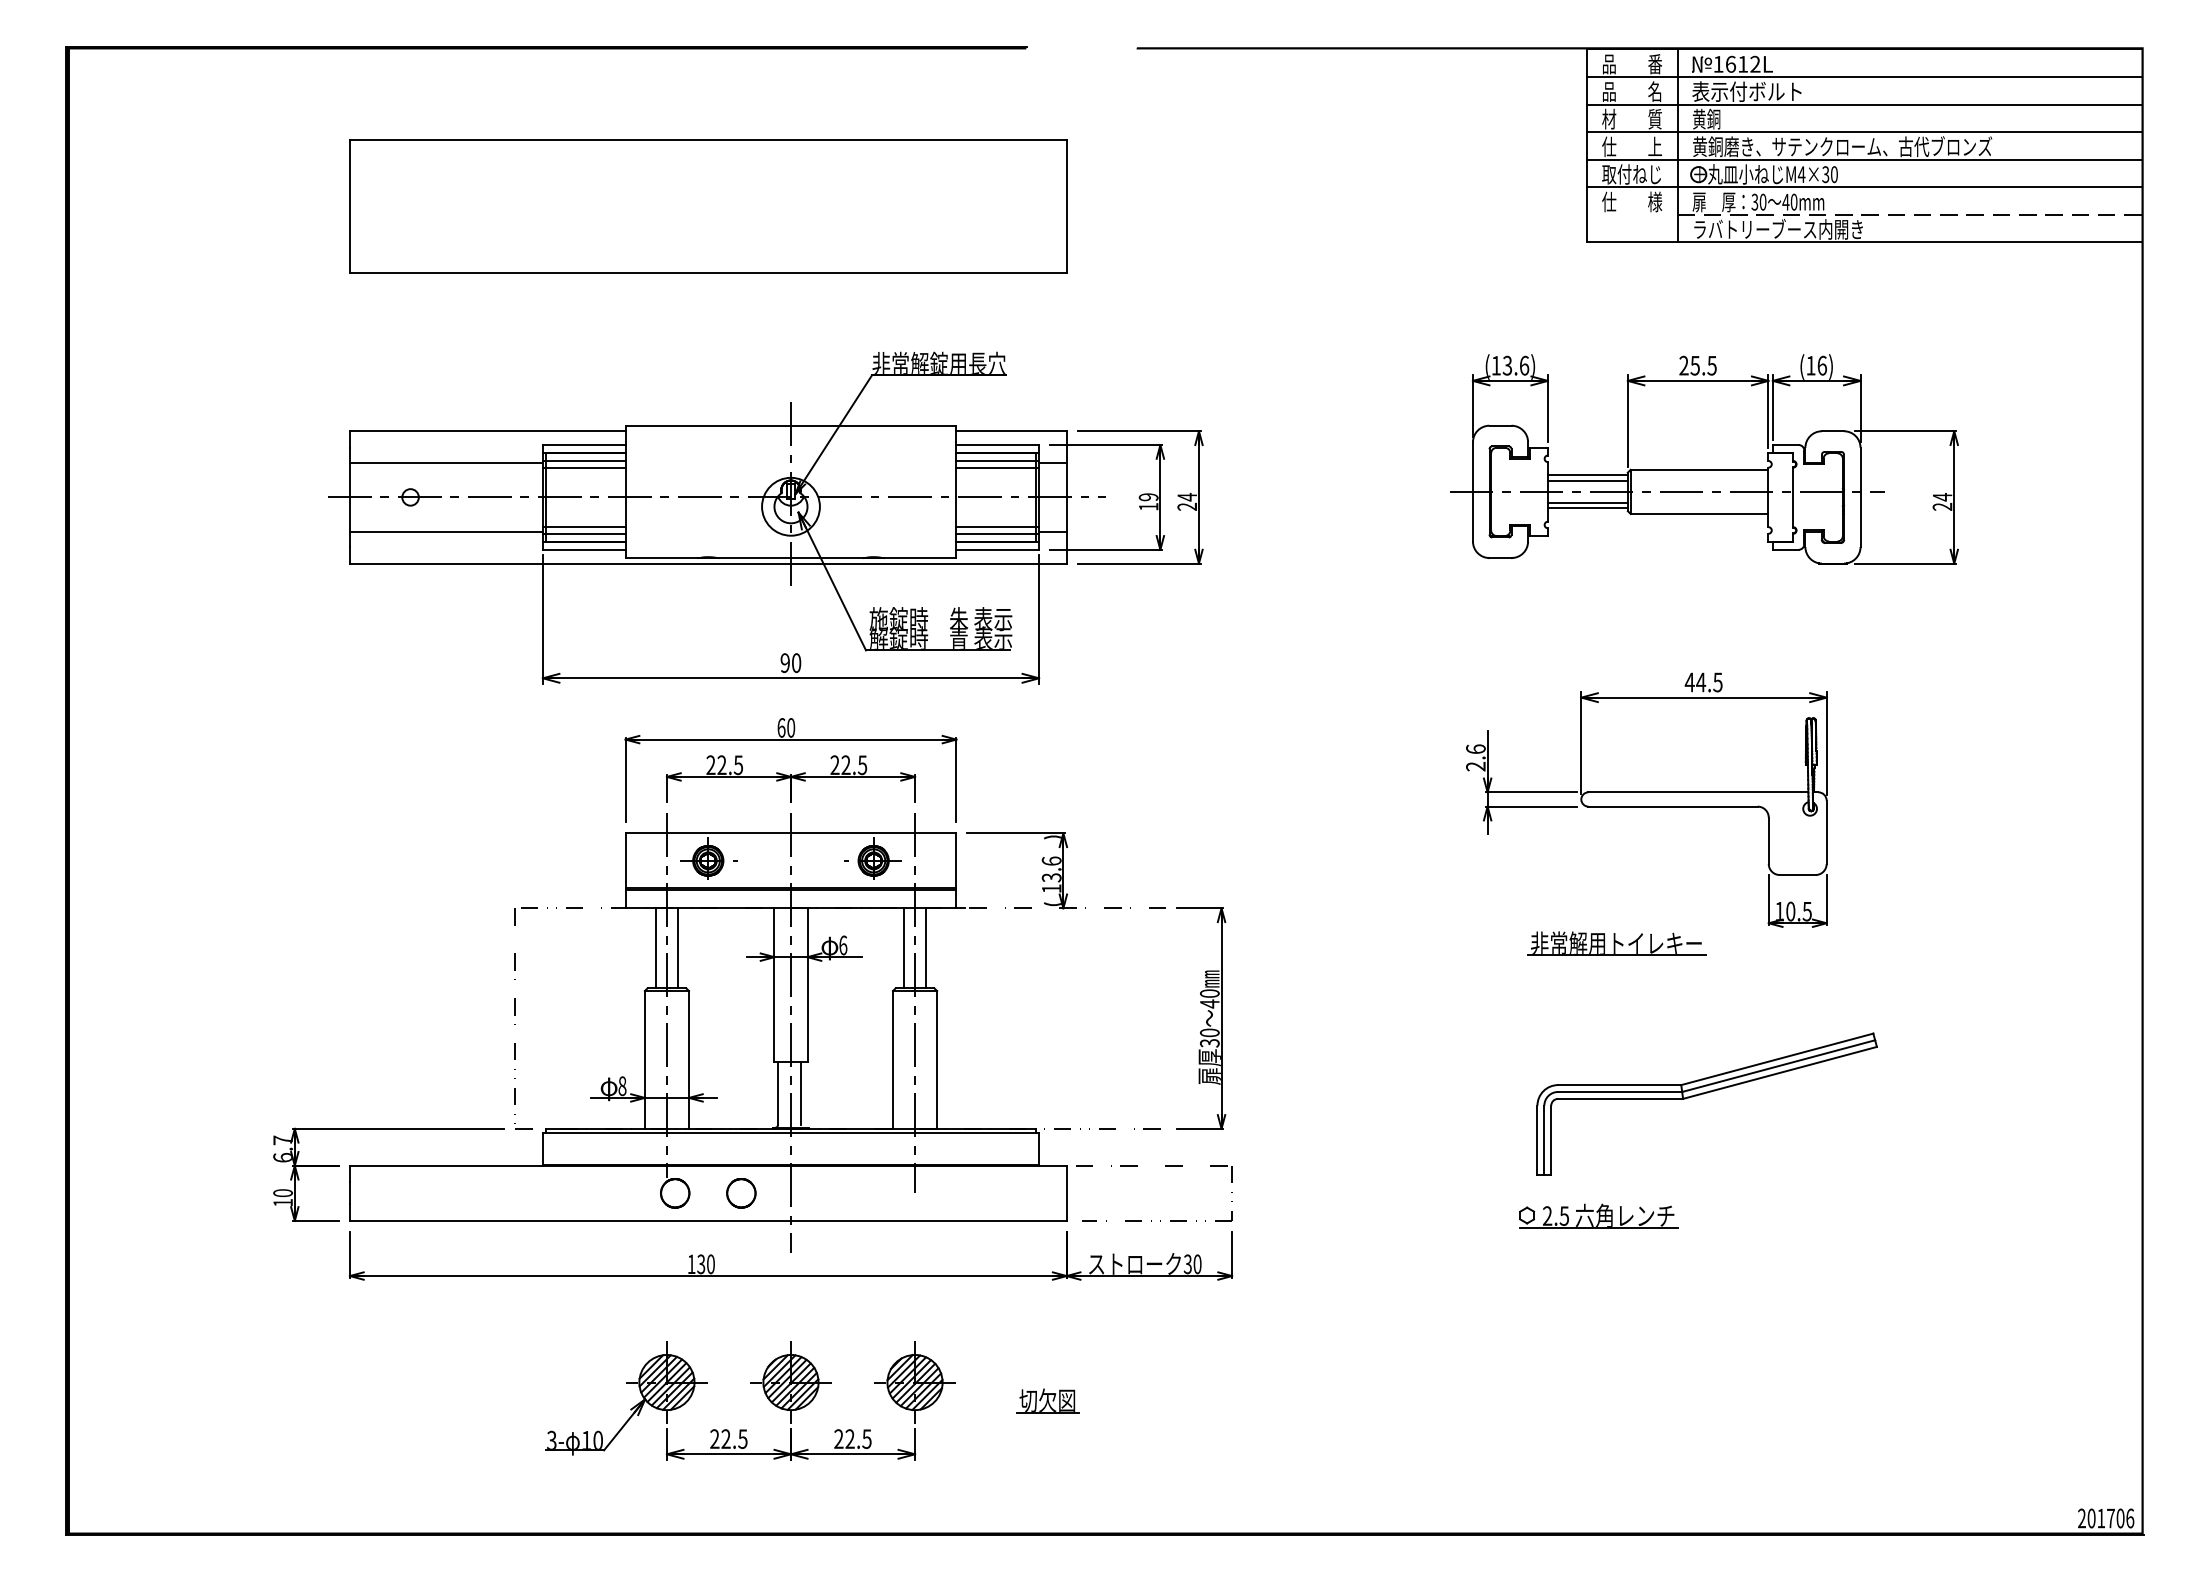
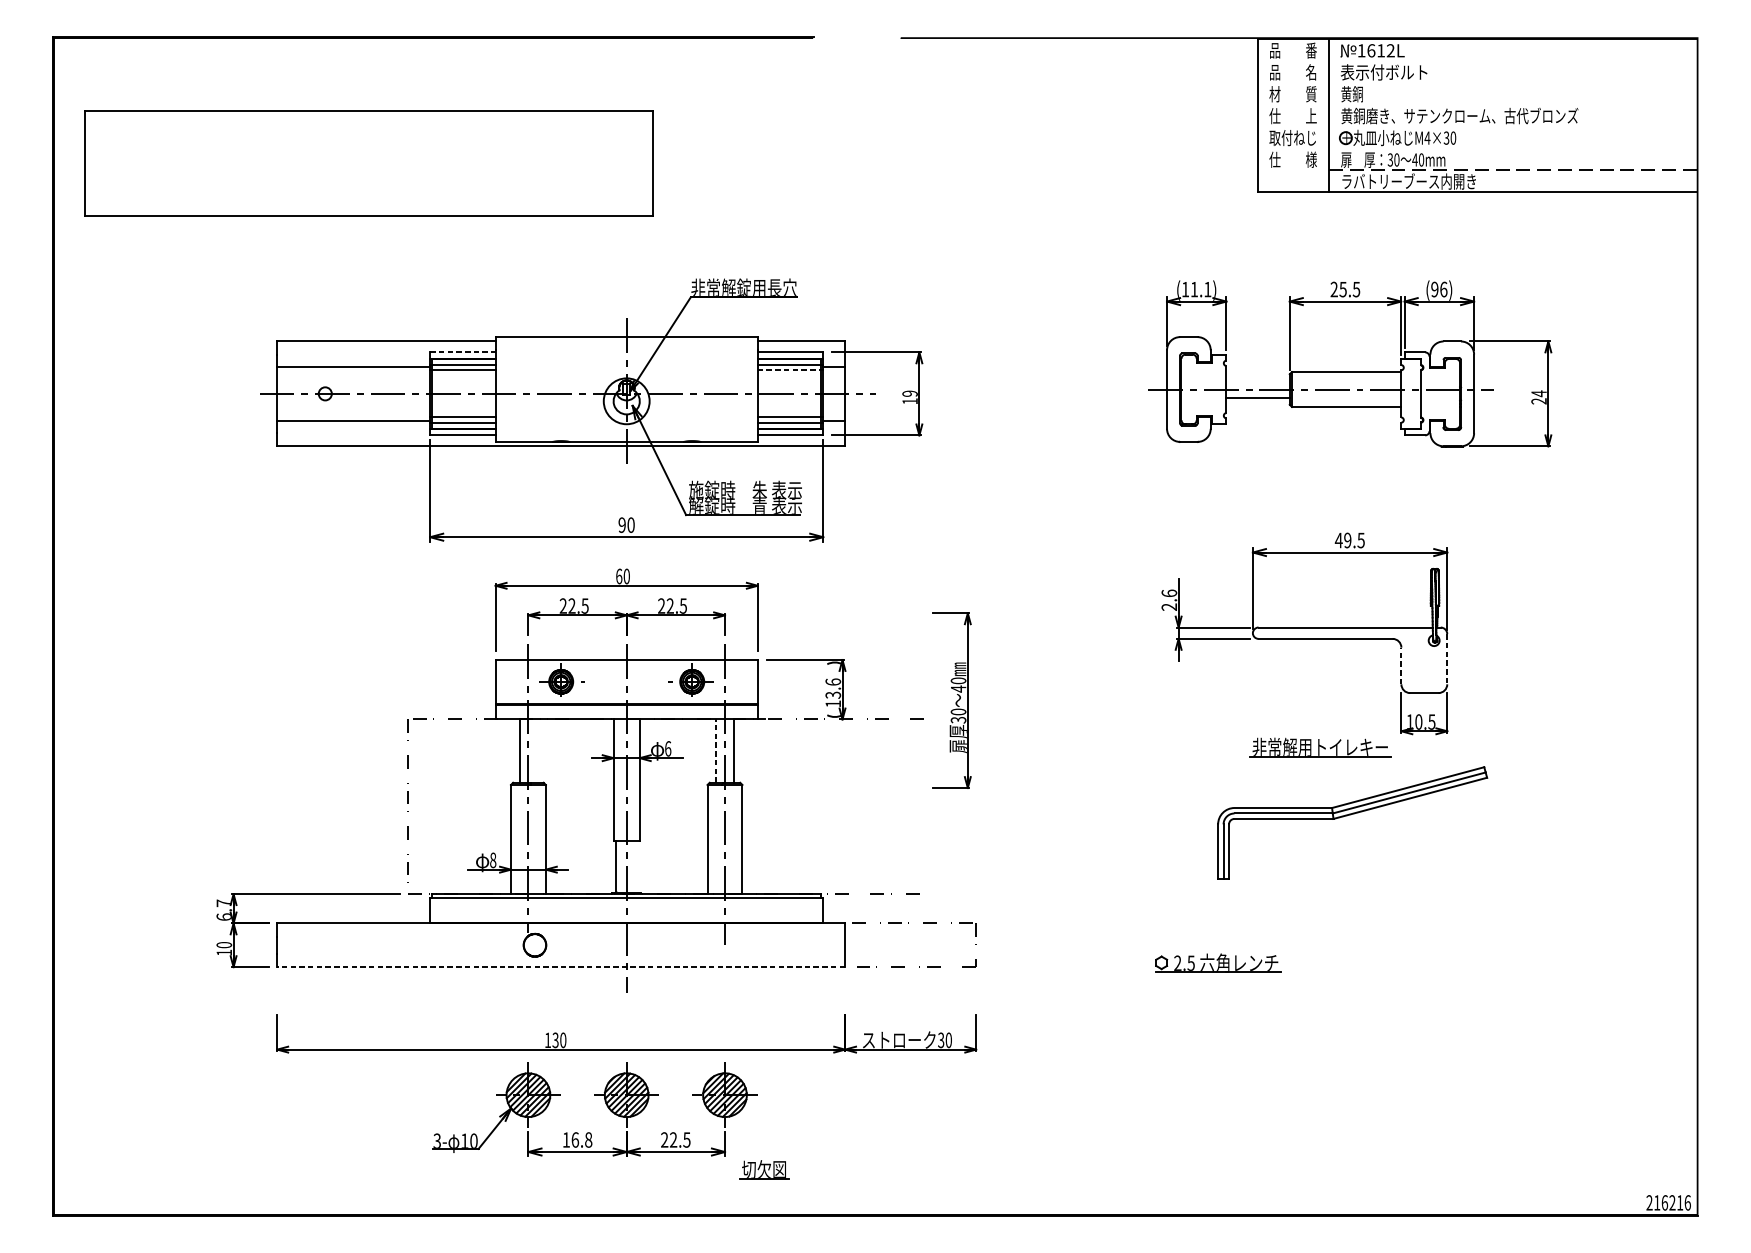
line: (1864, 77) -> (1477, 61), removed
line: (1864, 104) -> (1477, 82), removed
line: (1864, 132) -> (1477, 104), removed
line: (1864, 159) -> (1477, 126), removed
line: (1864, 187) -> (1477, 148), removed
part: (708, 206) -> (368, 163), moved
text: (1515, 365) -> (1200, 289), (13.6) -> (11.1)
text: (1810, 365) -> (1434, 289), (16) -> (96)
line: (584, 445) -> (463, 352), solid -> dashed
line: (996, 467) -> (789, 370), solid -> dashed
line: (1587, 475) -> (1257, 376), removed
line: (1587, 480) -> (1257, 380), removed
part: (1177, 496) -> (932, 393), removed
line: (1587, 508) -> (1257, 402), removed
text: (1701, 682) -> (1348, 540), 44.5 -> 49.5
line: (1826, 832) -> (1447, 659), solid -> dashed
line: (1768, 840) -> (1401, 665), solid -> dashed
part: (1616, 943) -> (1320, 747), moved
line: (677, 948) -> (536, 751), removed
line: (904, 948) -> (716, 751), solid -> dashed
part: (1201, 1018) -> (951, 700), moved
line: (800, 1092) -> (634, 865), removed
part: (1704, 1094) -> (1350, 815), moved
circle: (741, 1193) -> (587, 945), removed
part: (1598, 1215) -> (1218, 962), moved
line: (707, 1220) -> (560, 966), solid -> dashed
part: (791, 1275) -> (627, 1049), moved
part: (1047, 1400) -> (764, 1169), moved
text: (728, 1439) -> (577, 1140), 22.5 -> 16.8
text: (2105, 1518) -> (1668, 1202), 201706 -> 216216

